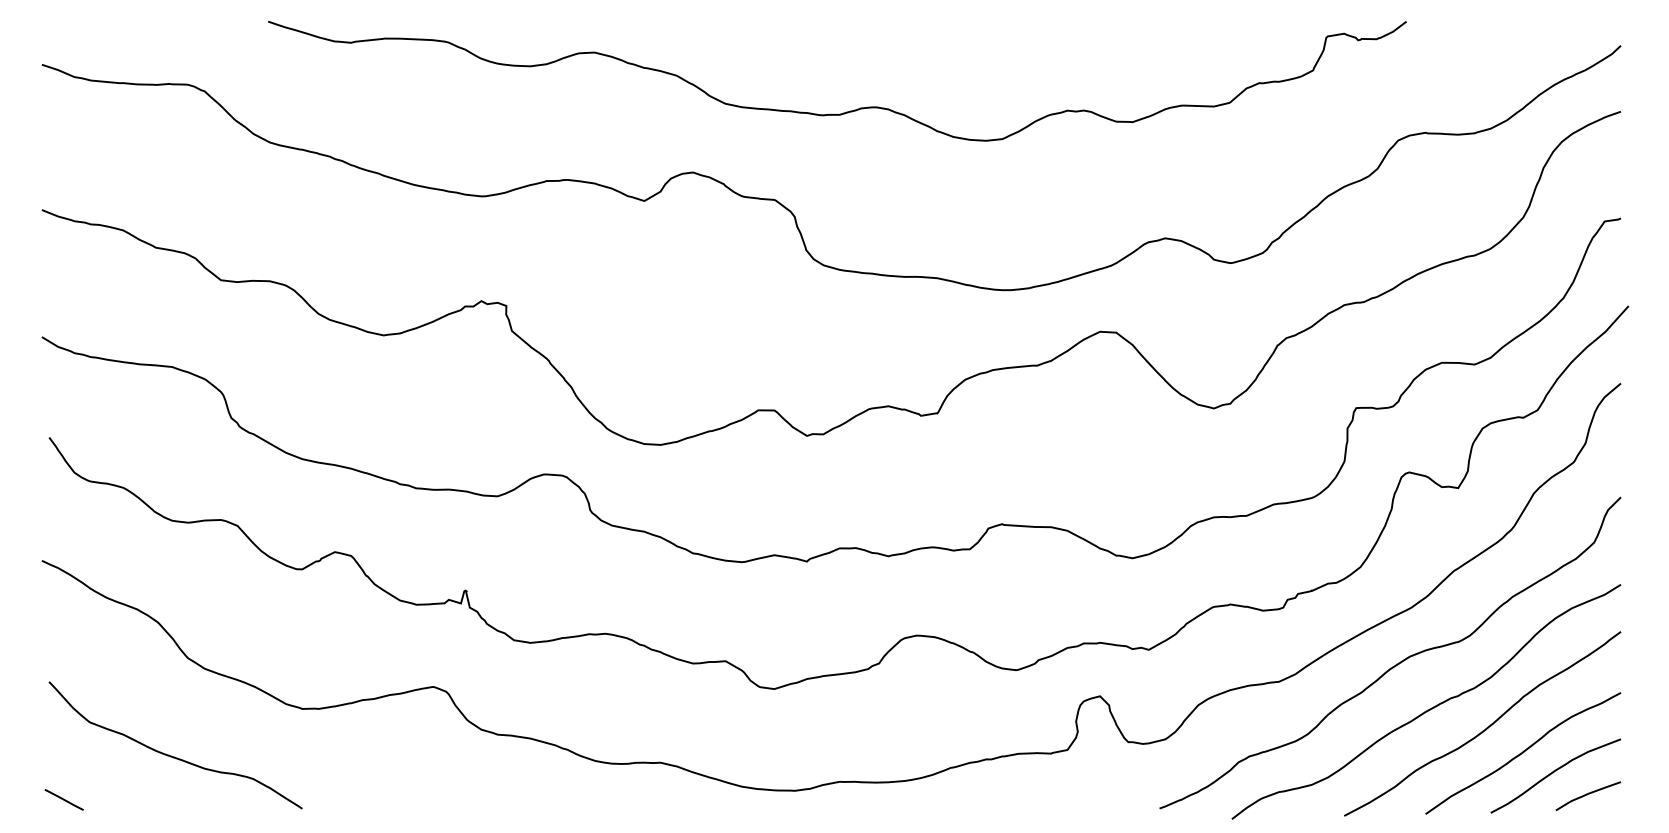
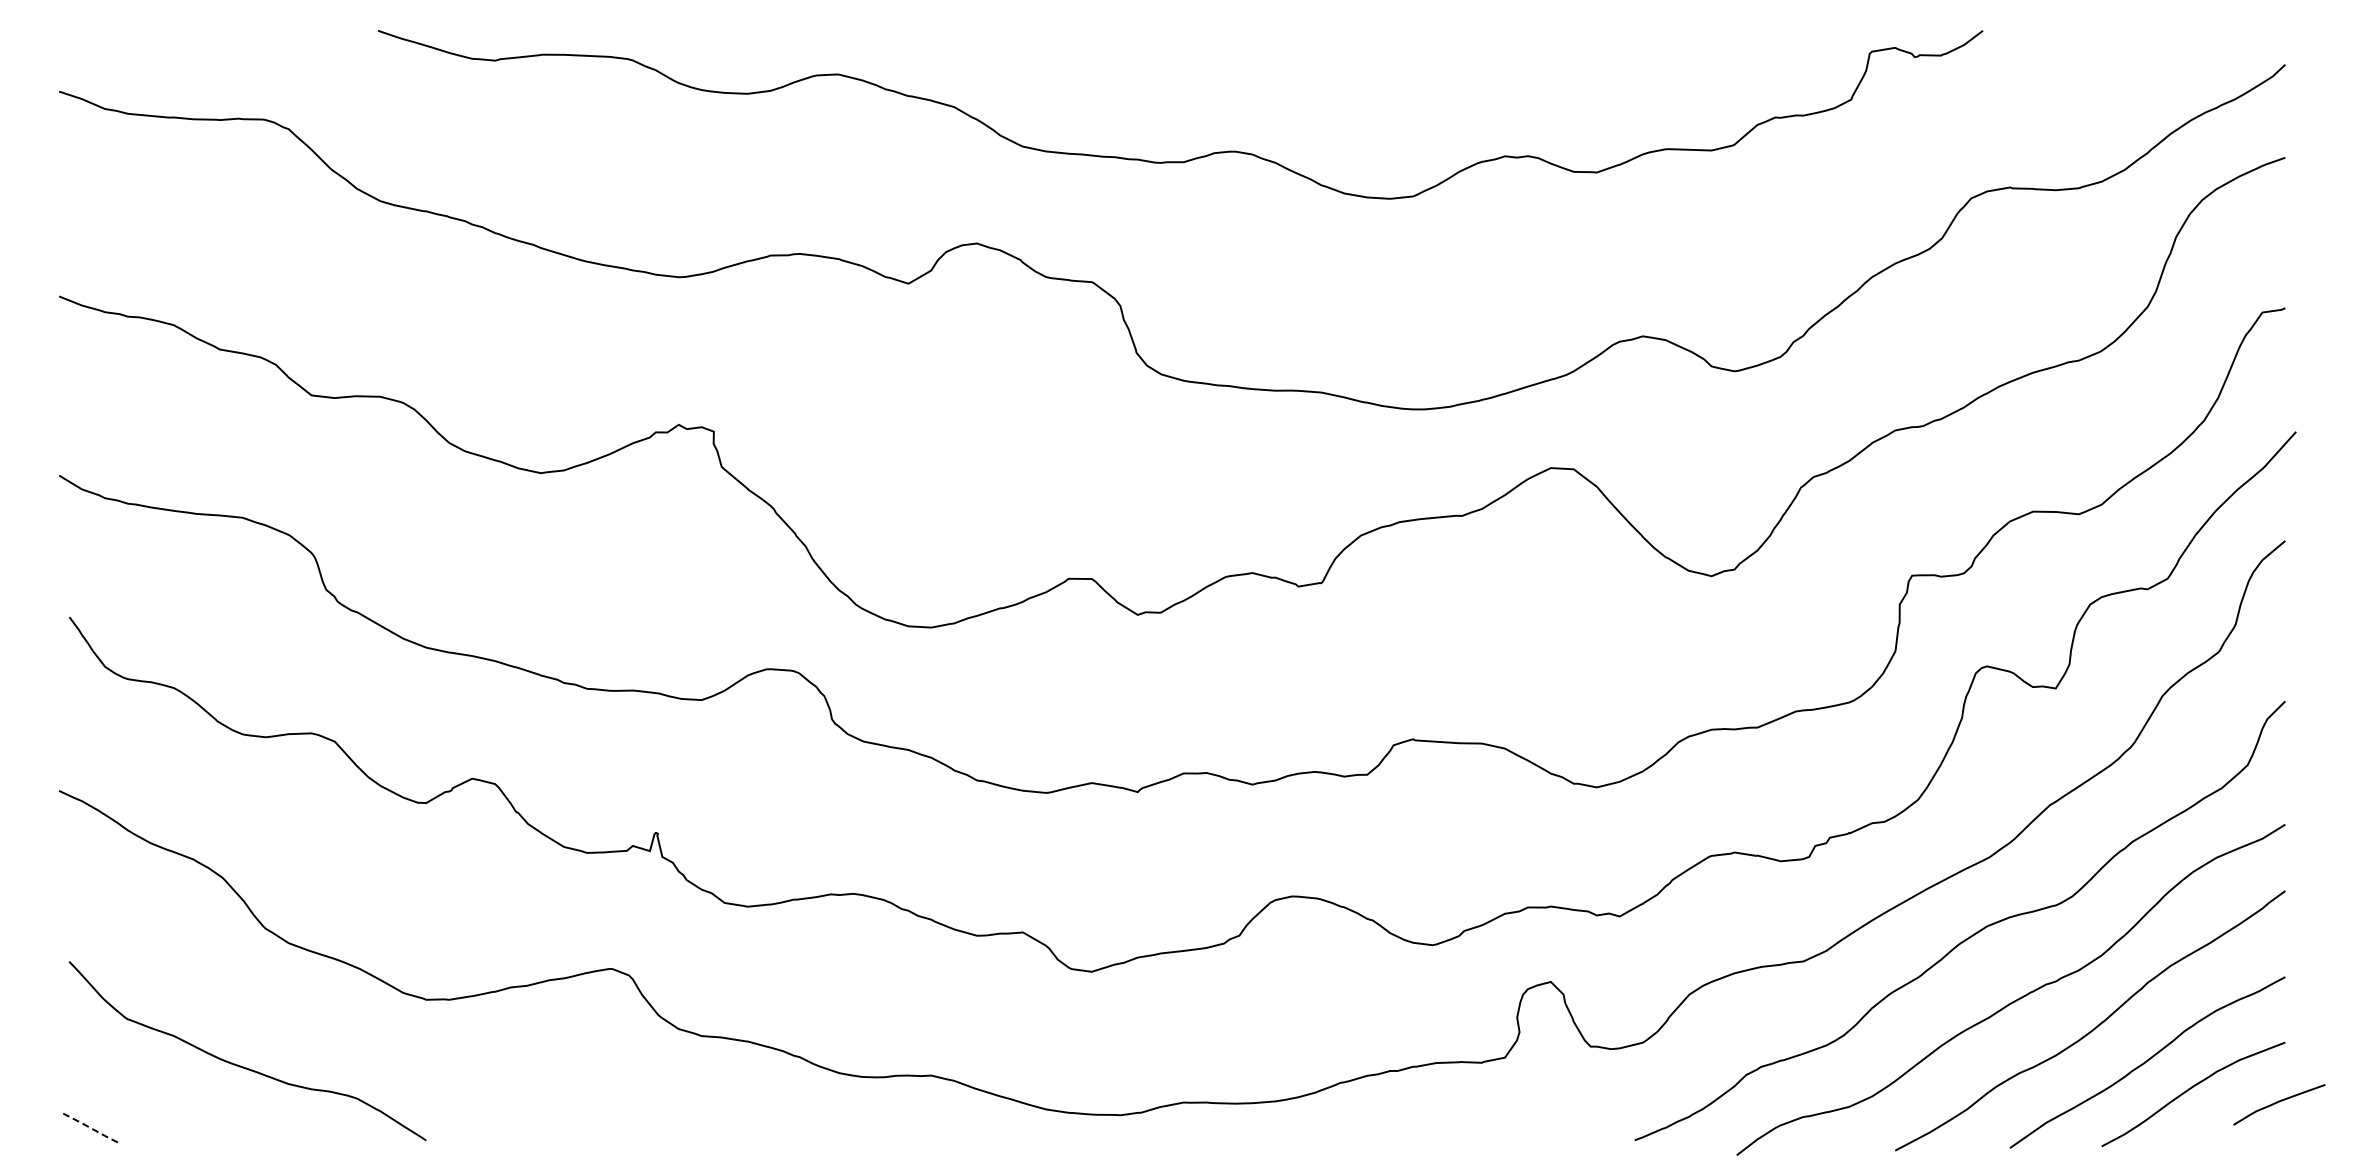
curve: (1588, 794) -> (2279, 1102), moved
line: (64, 799) -> (90, 1127), solid -> dashed

